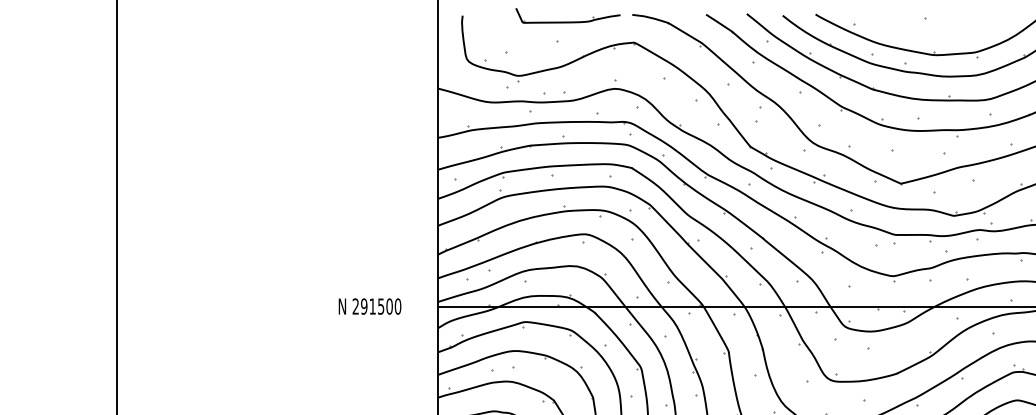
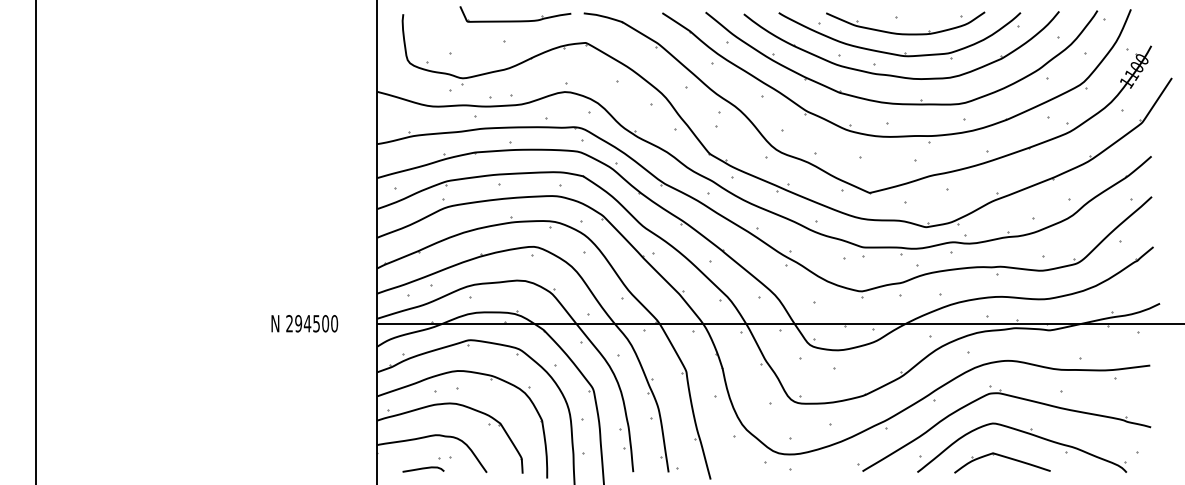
part: (934, 33) -> (905, 33), added
text: (372, 306) -> (307, 323), 291500 -> 294500

